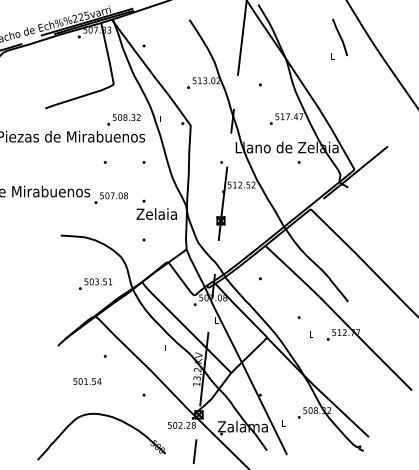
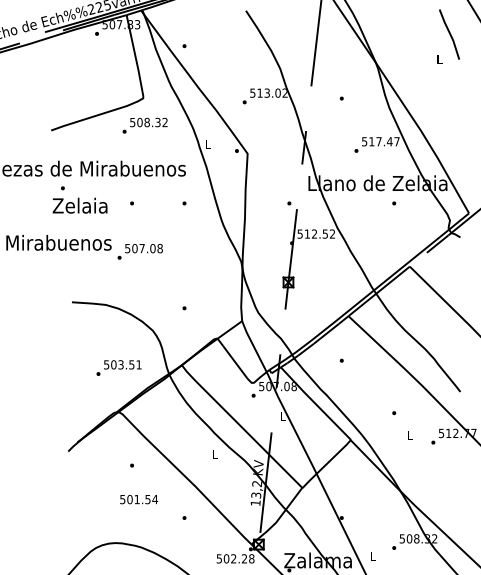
text: (123, 119) -> (144, 125), moved
text: (156, 209) -> (79, 199), moved
text: (87, 381) -> (139, 499), moved

